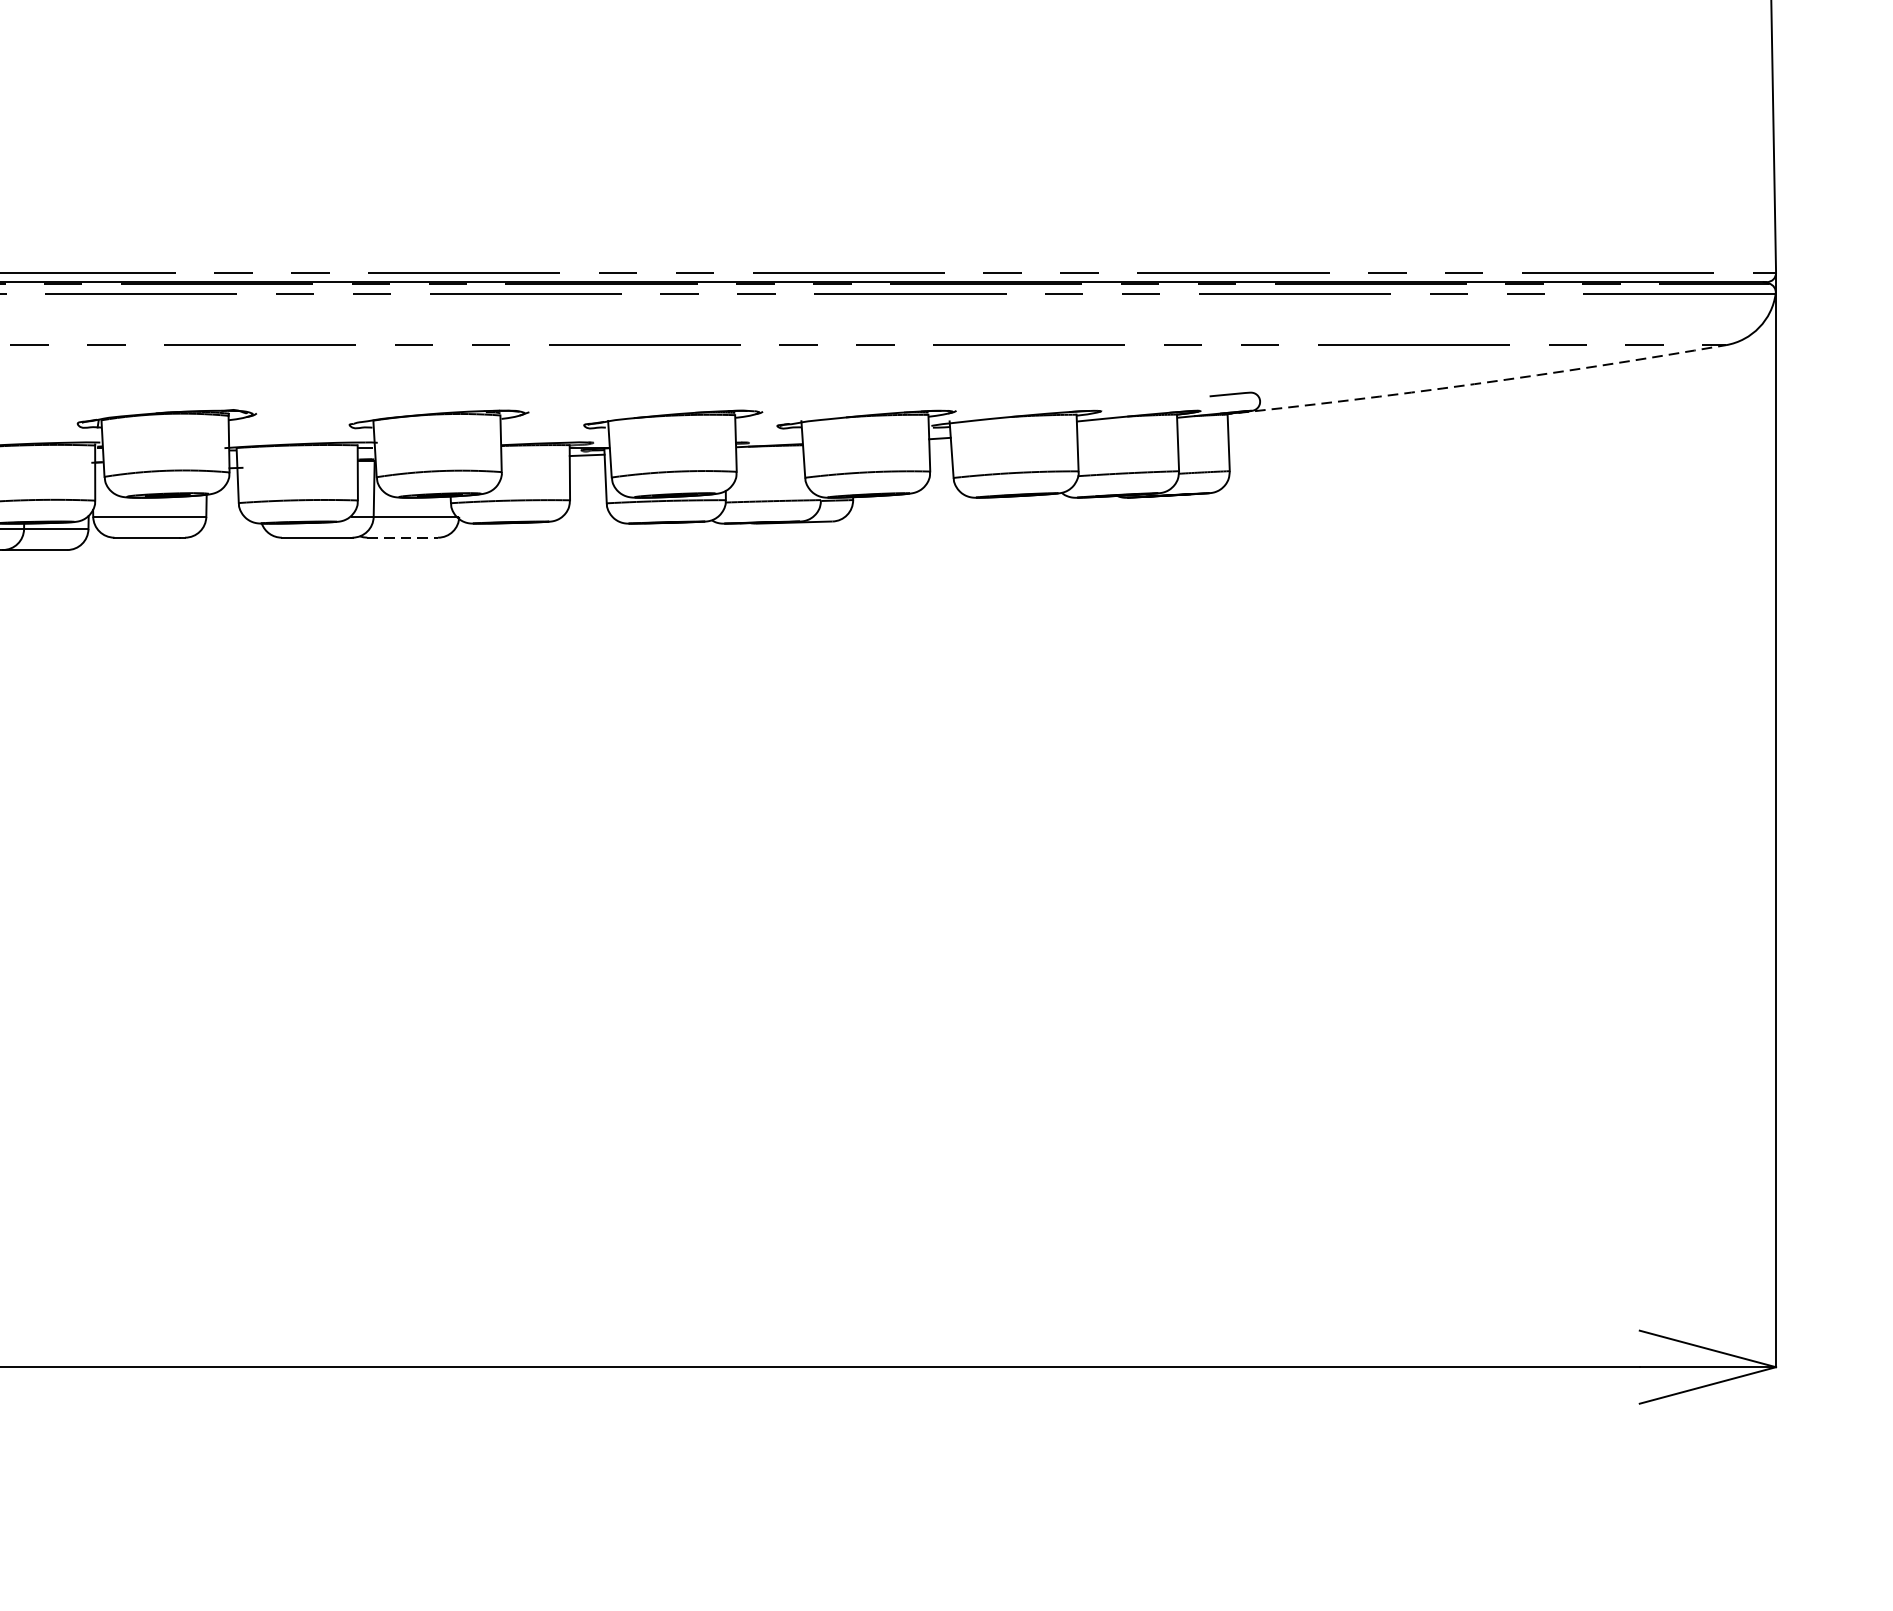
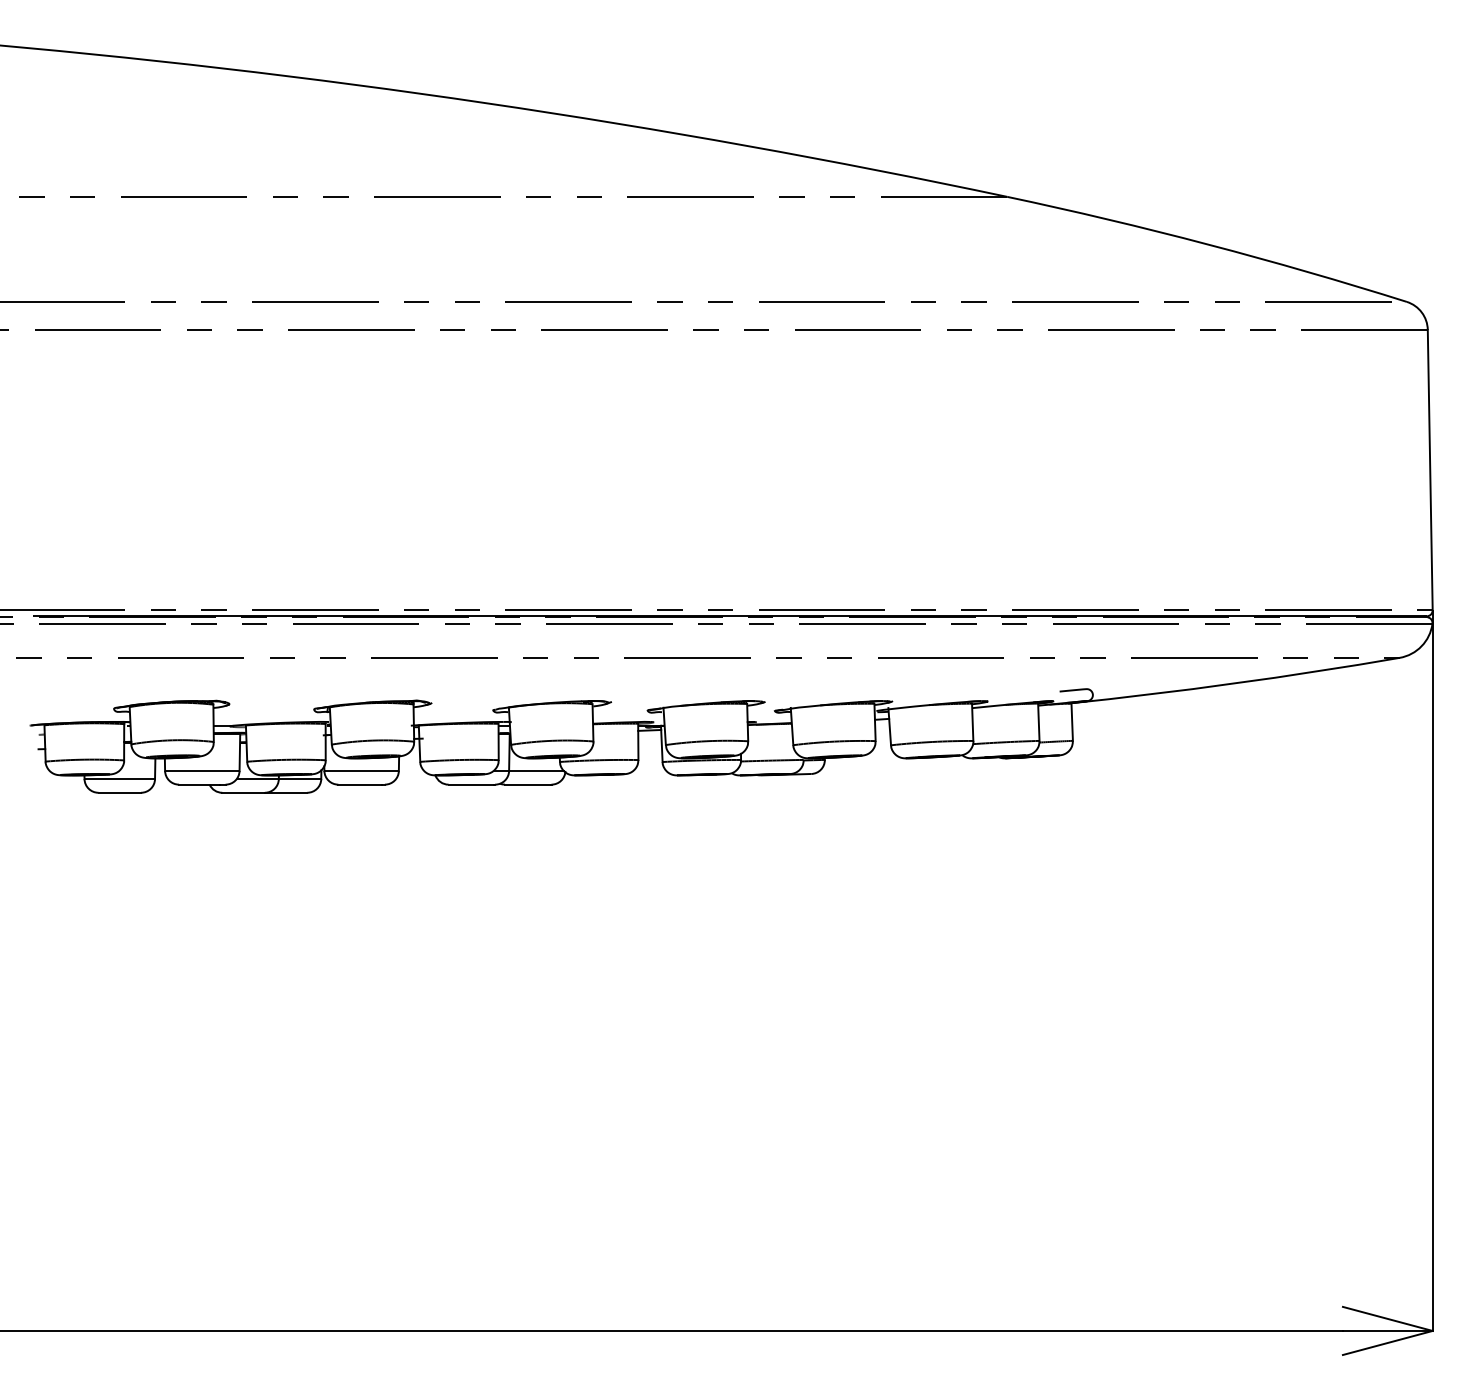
arc: (1475, 384) -> (1234, 683), dashed -> solid
line: (403, 537) -> (528, 784), dashed -> solid

